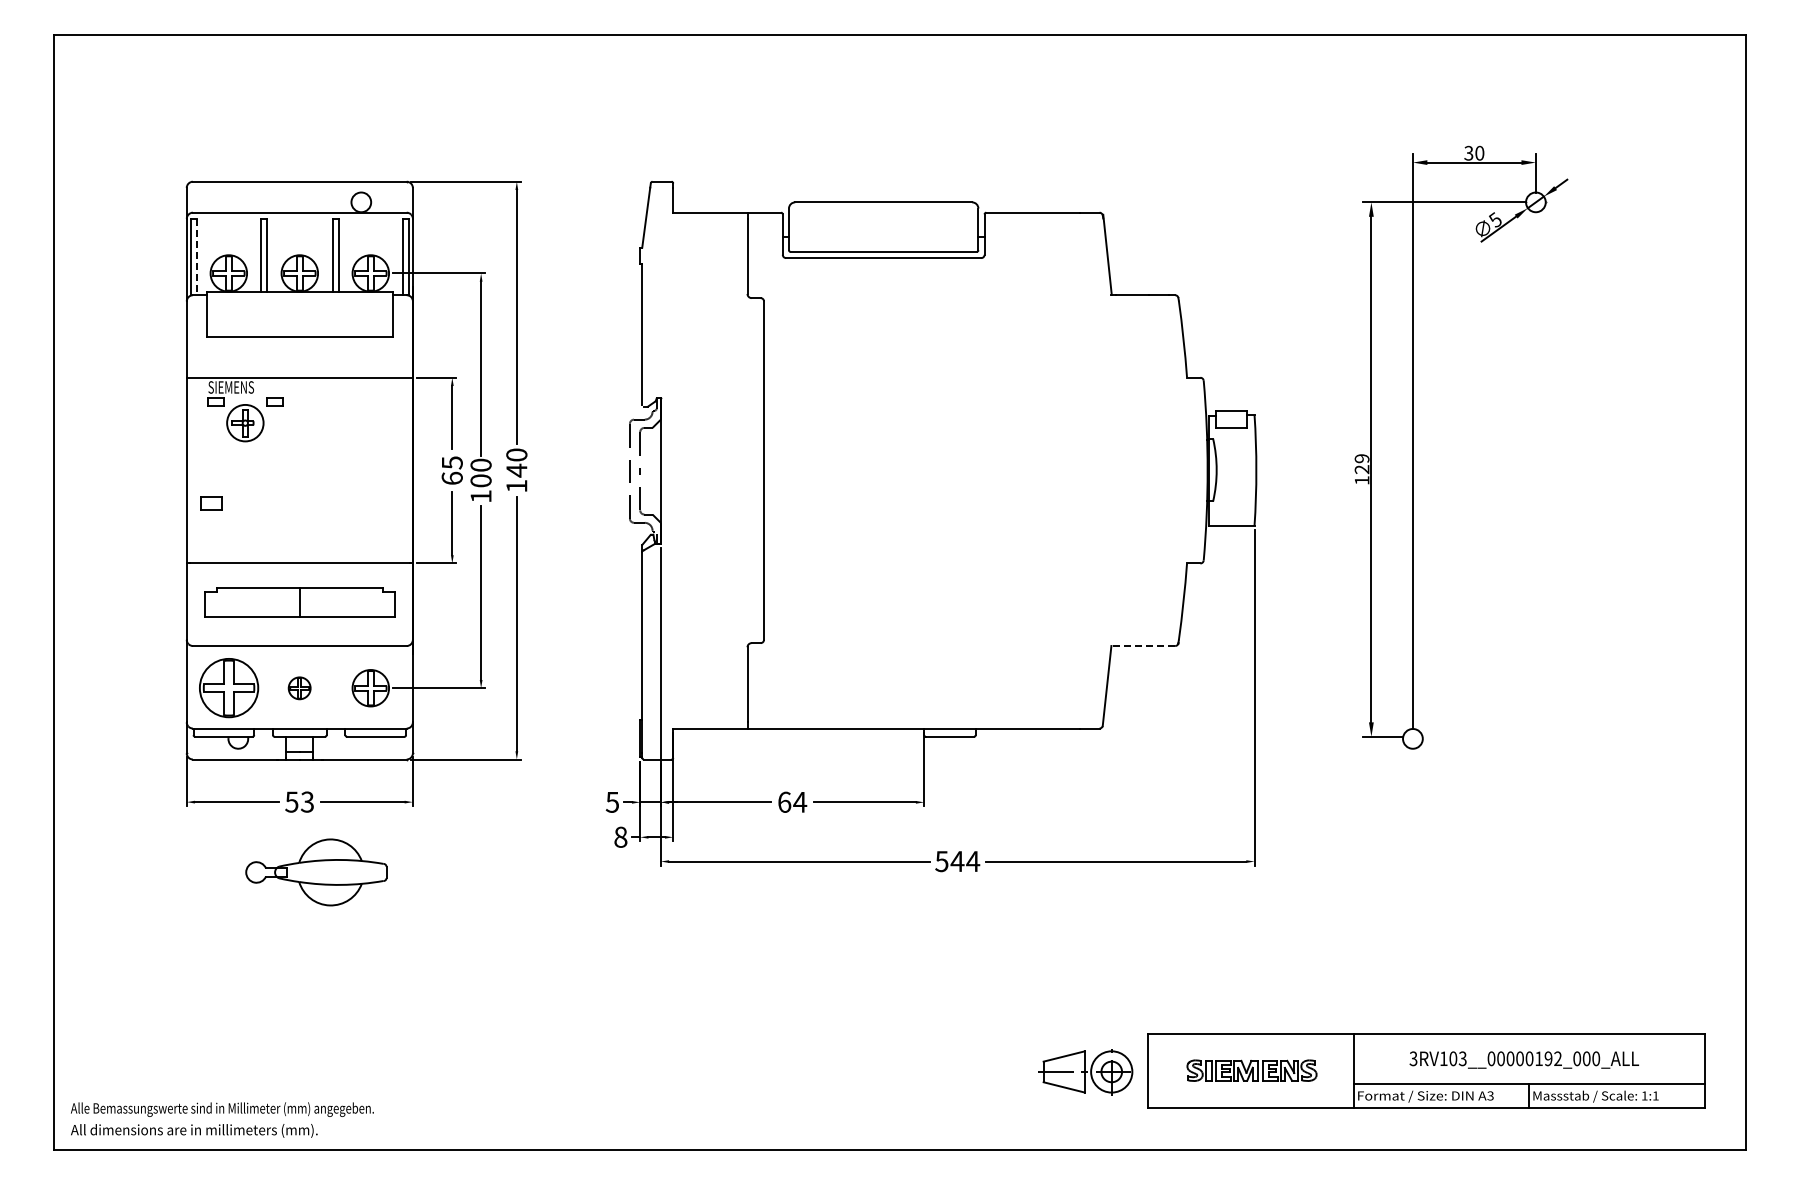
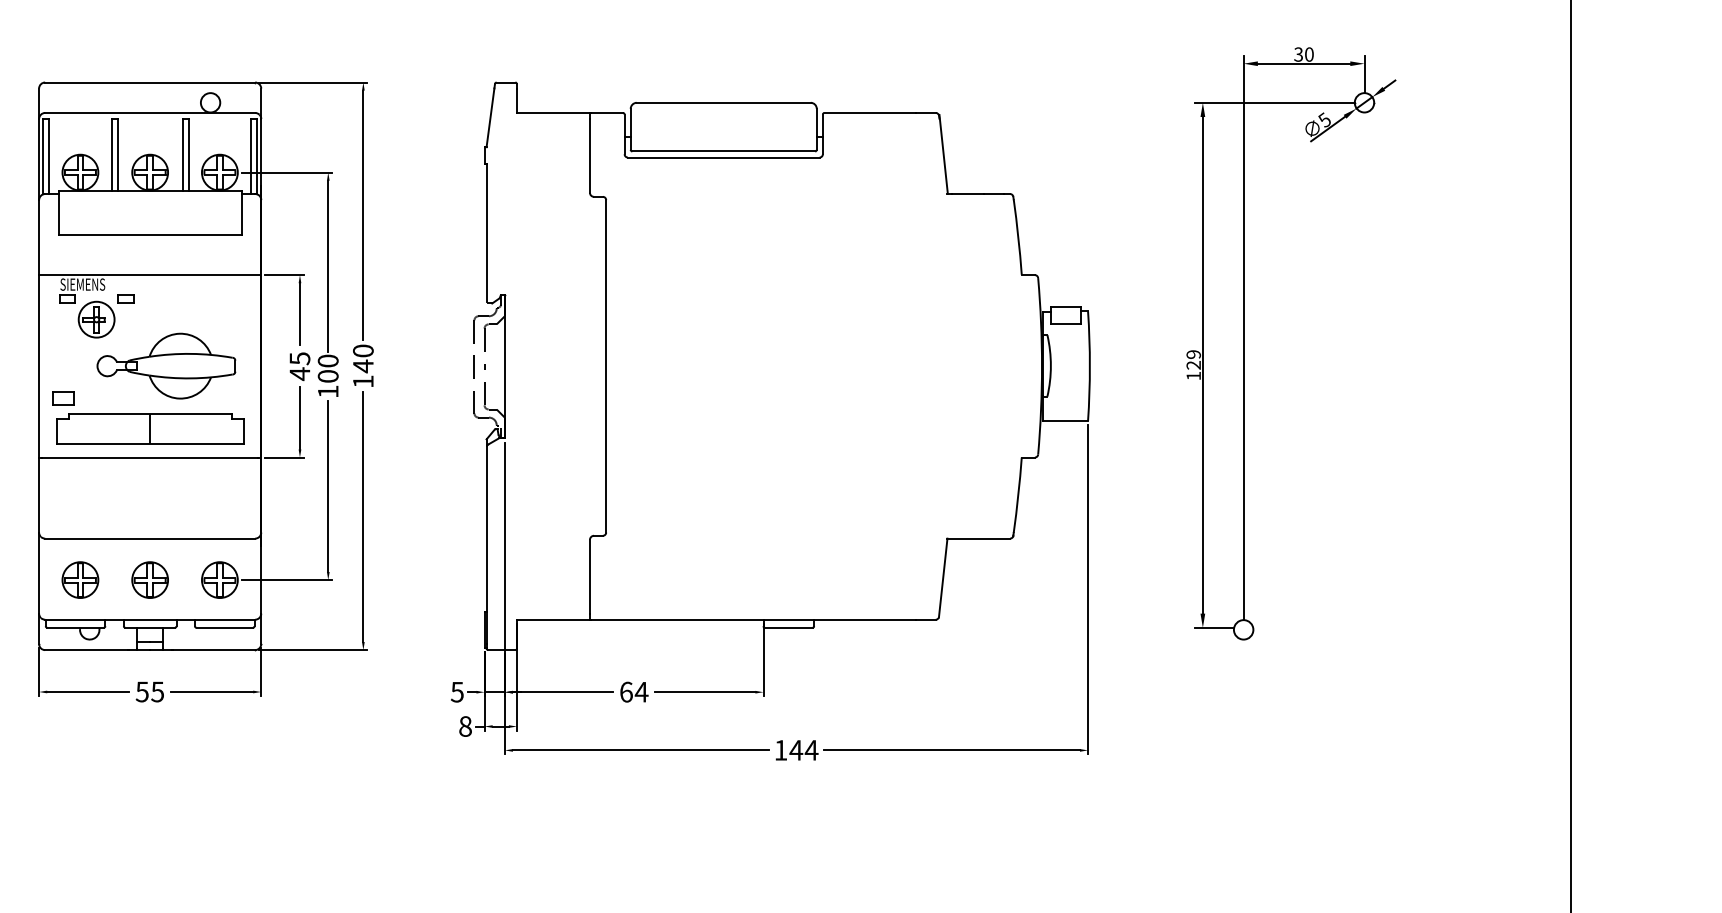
line: (197, 257) -> (49, 156), dashed -> solid
text: (451, 478) -> (299, 374), 65 -> 45
part: (299, 602) -> (149, 429), moved
line: (1143, 646) -> (978, 539), dashed -> solid
part: (228, 688) -> (80, 580), size x0.62
part: (299, 688) -> (149, 580), size x1.67
text: (307, 801) -> (157, 691), 53 -> 55
text: (941, 861) -> (780, 750), 544 -> 144
part: (316, 872) -> (166, 366), moved

